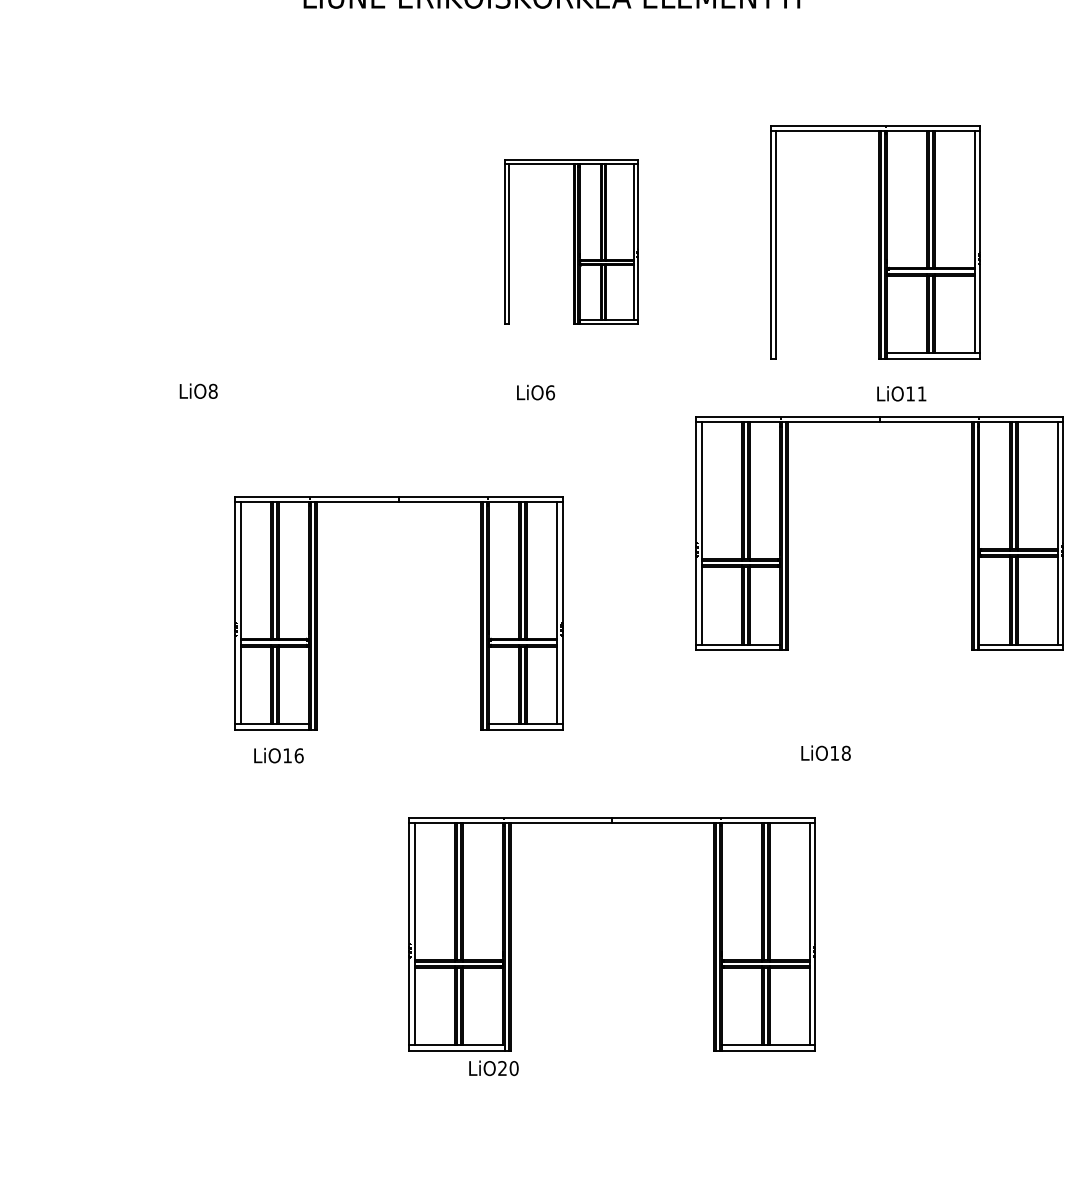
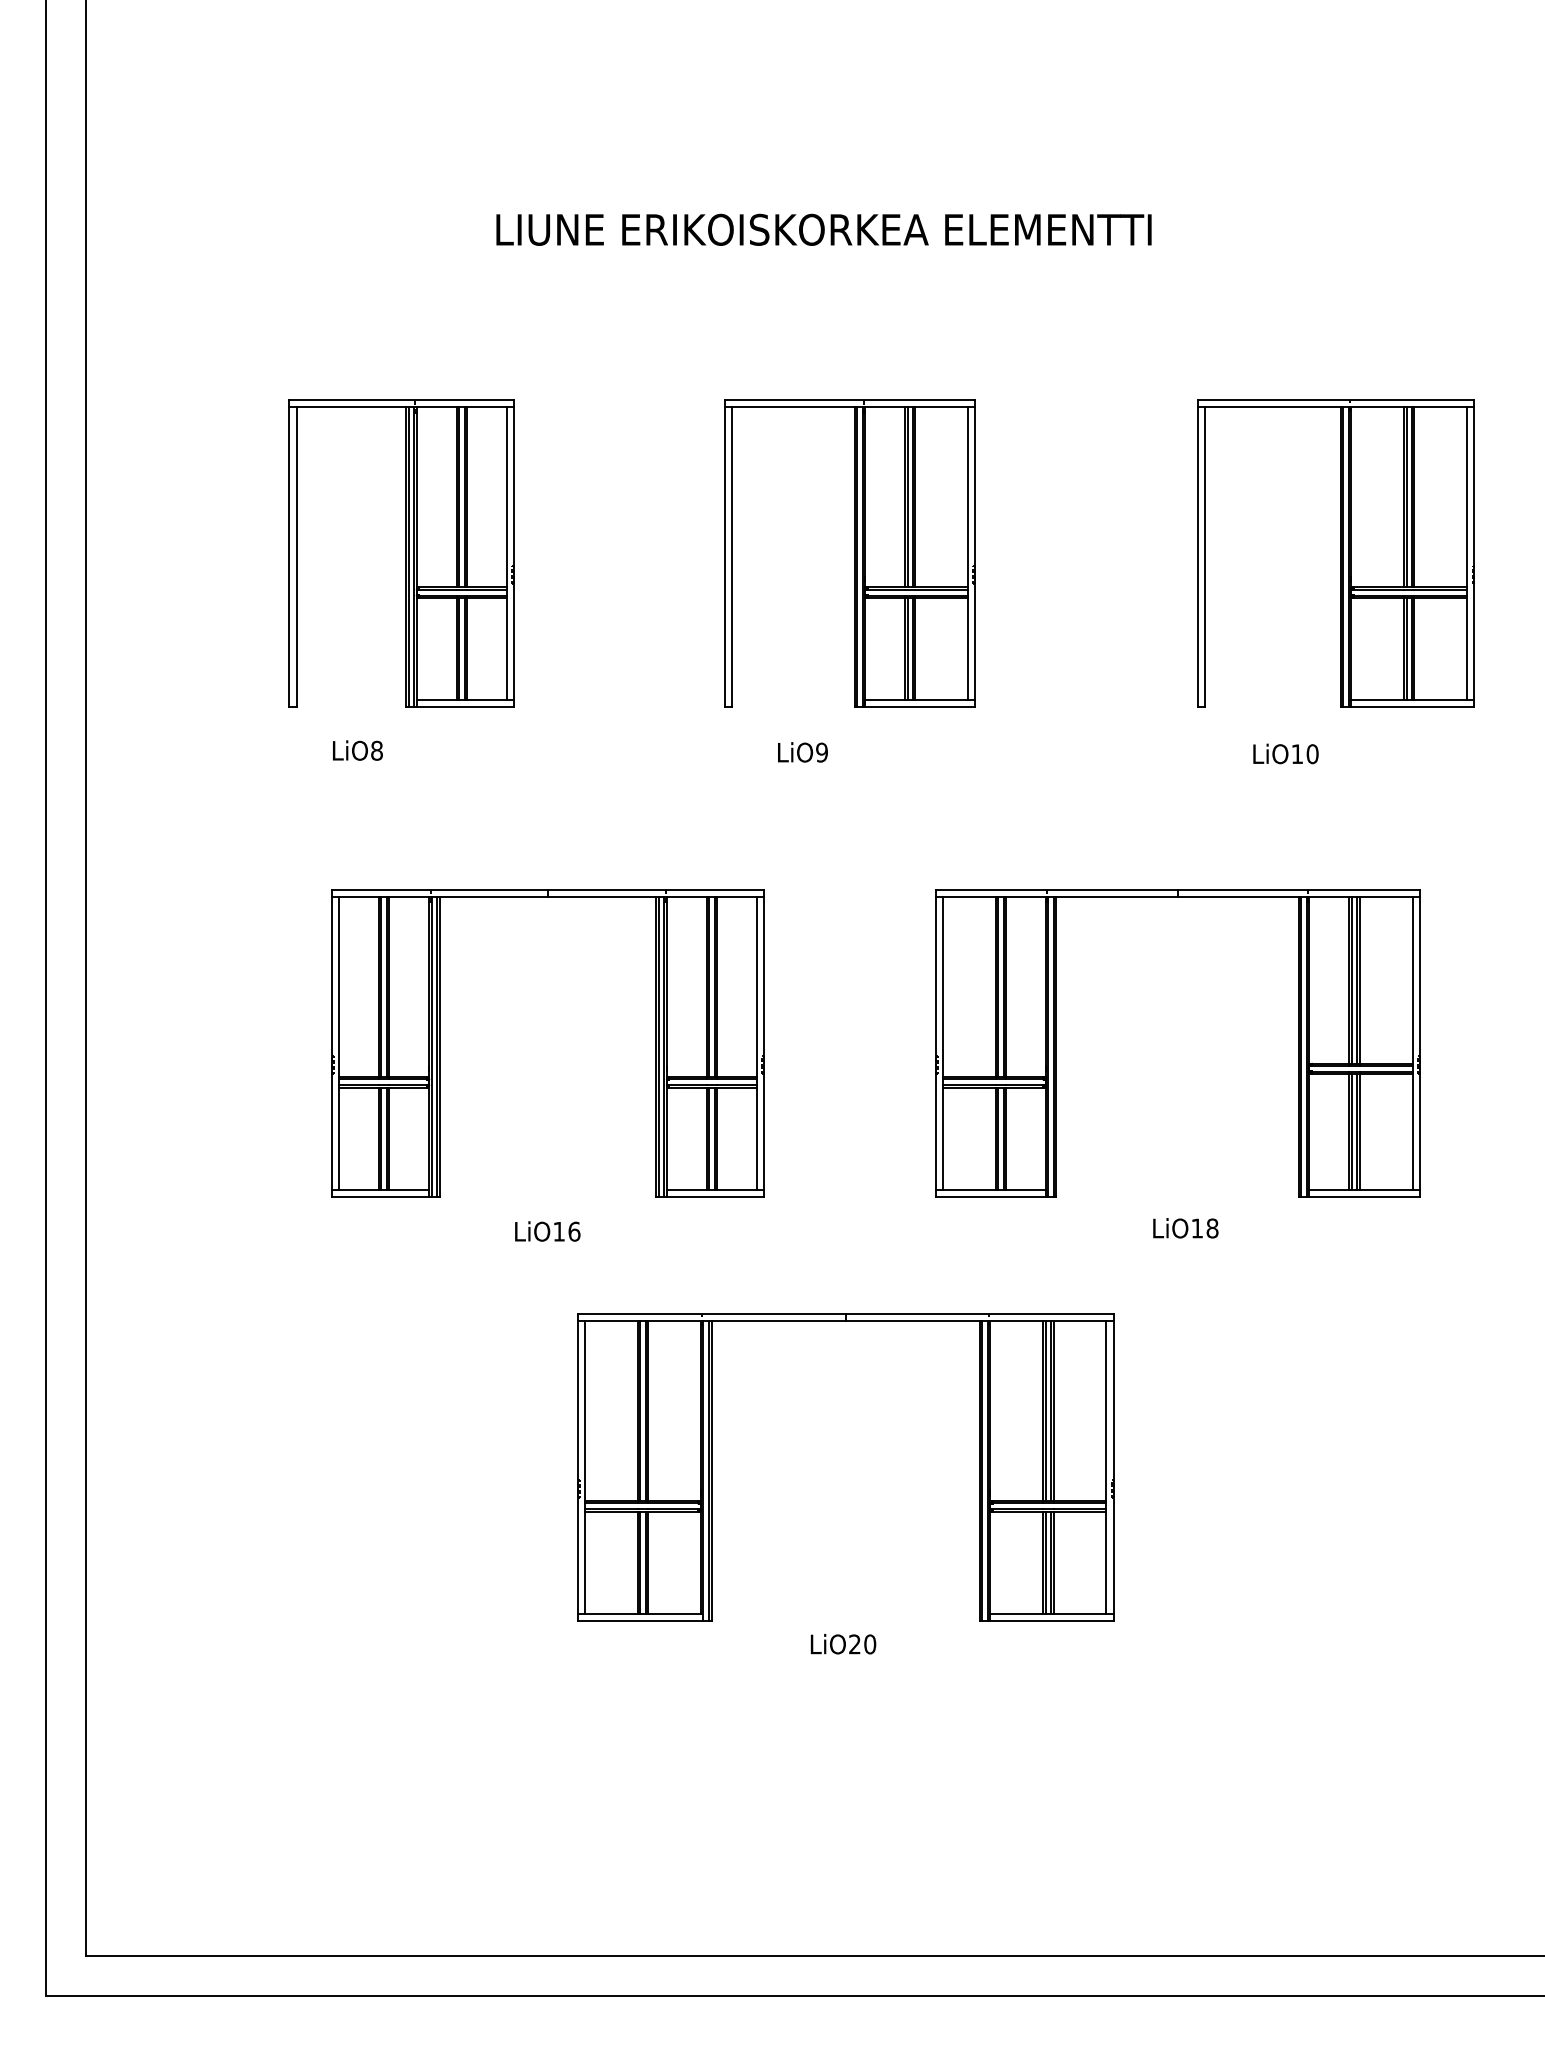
part: (231, 241) -> (401, 553), added
part: (571, 241) -> (849, 553), size x1.43
part: (875, 241) -> (1335, 553), moved
text: (550, 392) -> (822, 752), LiO6 -> LiO9
text: (922, 394) -> (1312, 754), LiO11 -> LiO10
part: (787, 533) -> (1056, 1043), moved
part: (317, 613) -> (440, 1043), moved
text: (278, 755) -> (547, 1231), moved
part: (511, 934) -> (712, 1467), moved
text: (493, 1068) -> (843, 1644), moved

